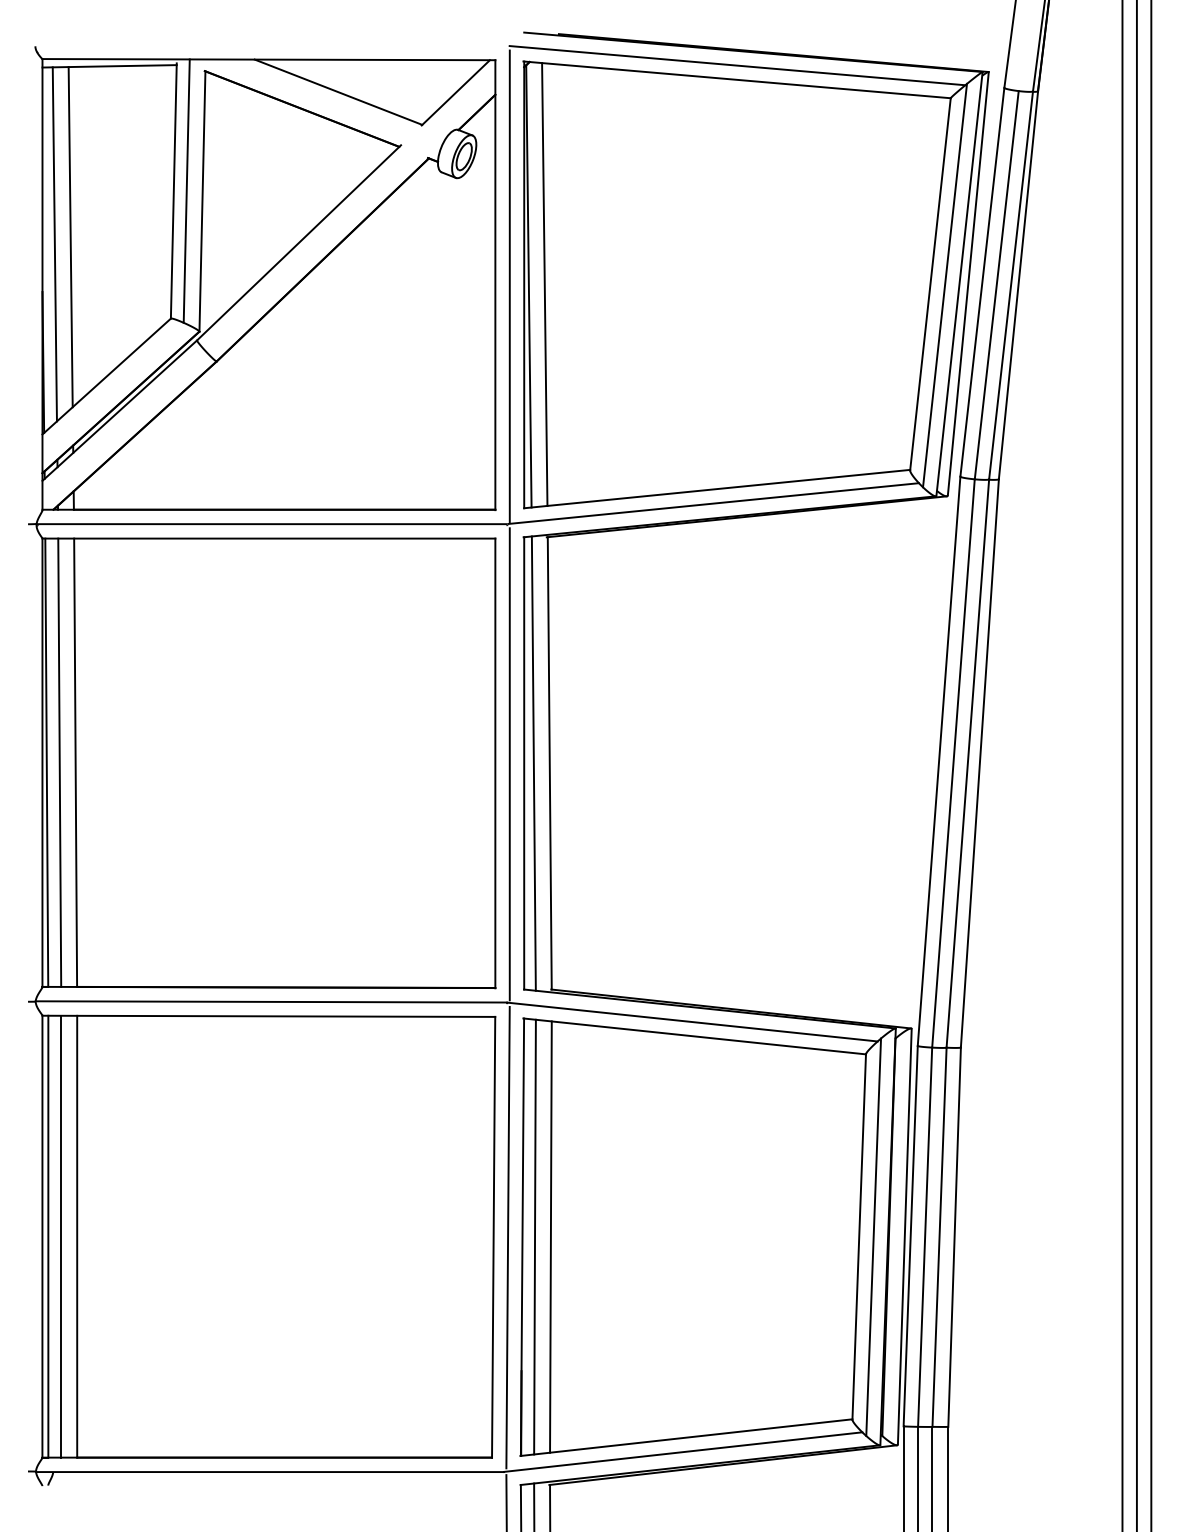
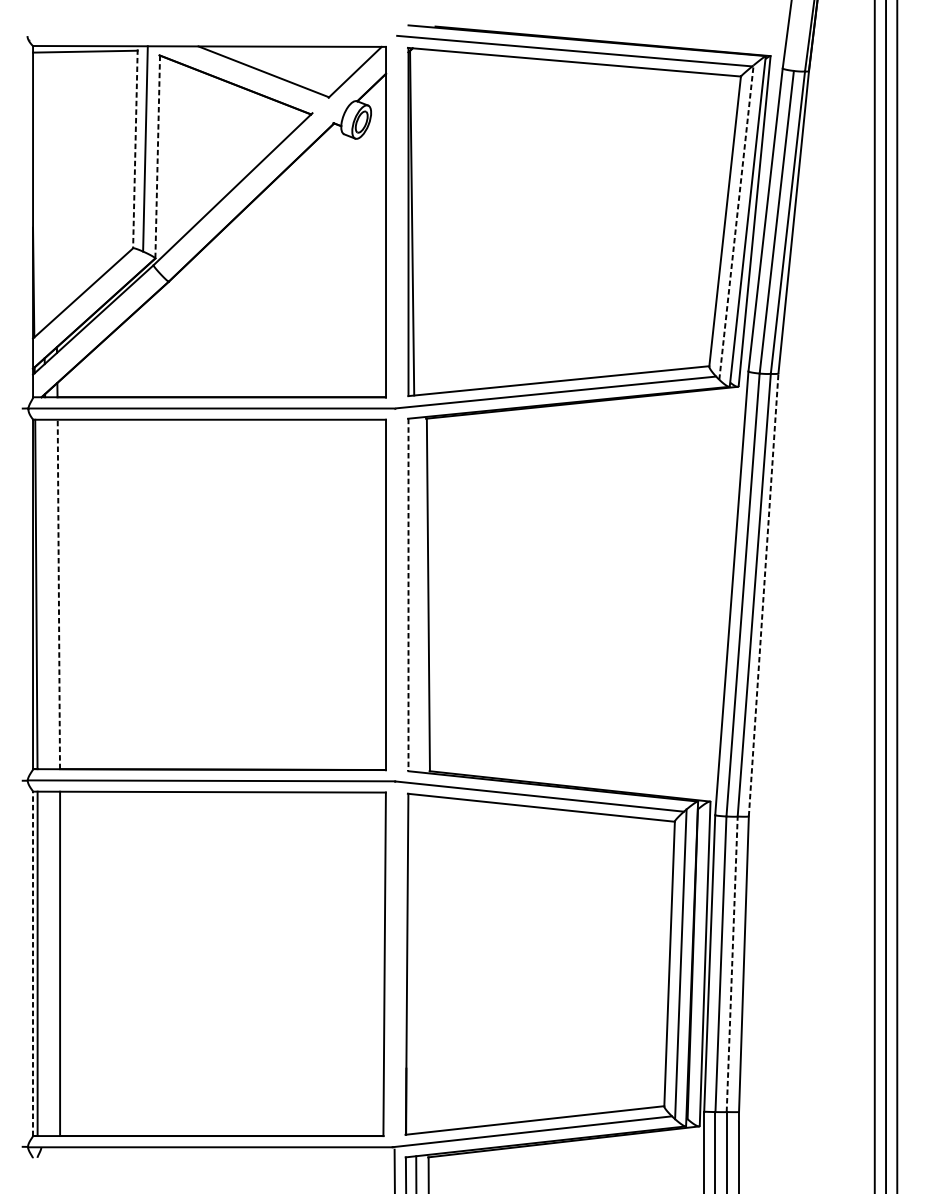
line: (173, 191) -> (135, 149), solid -> dashed
line: (202, 202) -> (157, 157), solid -> dashed
line: (70, 237) -> (54, 185), removed
line: (54, 244) -> (42, 190), removed
line: (544, 284) -> (424, 221), removed
line: (945, 285) -> (736, 222), solid -> dashed
line: (509, 286) -> (397, 223), removed
line: (59, 762) -> (46, 594), removed
line: (75, 762) -> (58, 594), solid -> dashed
line: (524, 763) -> (408, 595), solid -> dashed
line: (533, 763) -> (415, 595), removed
line: (979, 763) -> (763, 595), solid -> dashed
line: (509, 764) -> (397, 595), removed
line: (42, 1236) -> (33, 963), solid -> dashed
line: (61, 1236) -> (47, 963), removed
line: (534, 1236) -> (416, 963), removed
line: (550, 1236) -> (428, 963), removed
line: (507, 1237) -> (395, 964), removed
line: (939, 1237) -> (732, 964), solid -> dashed

